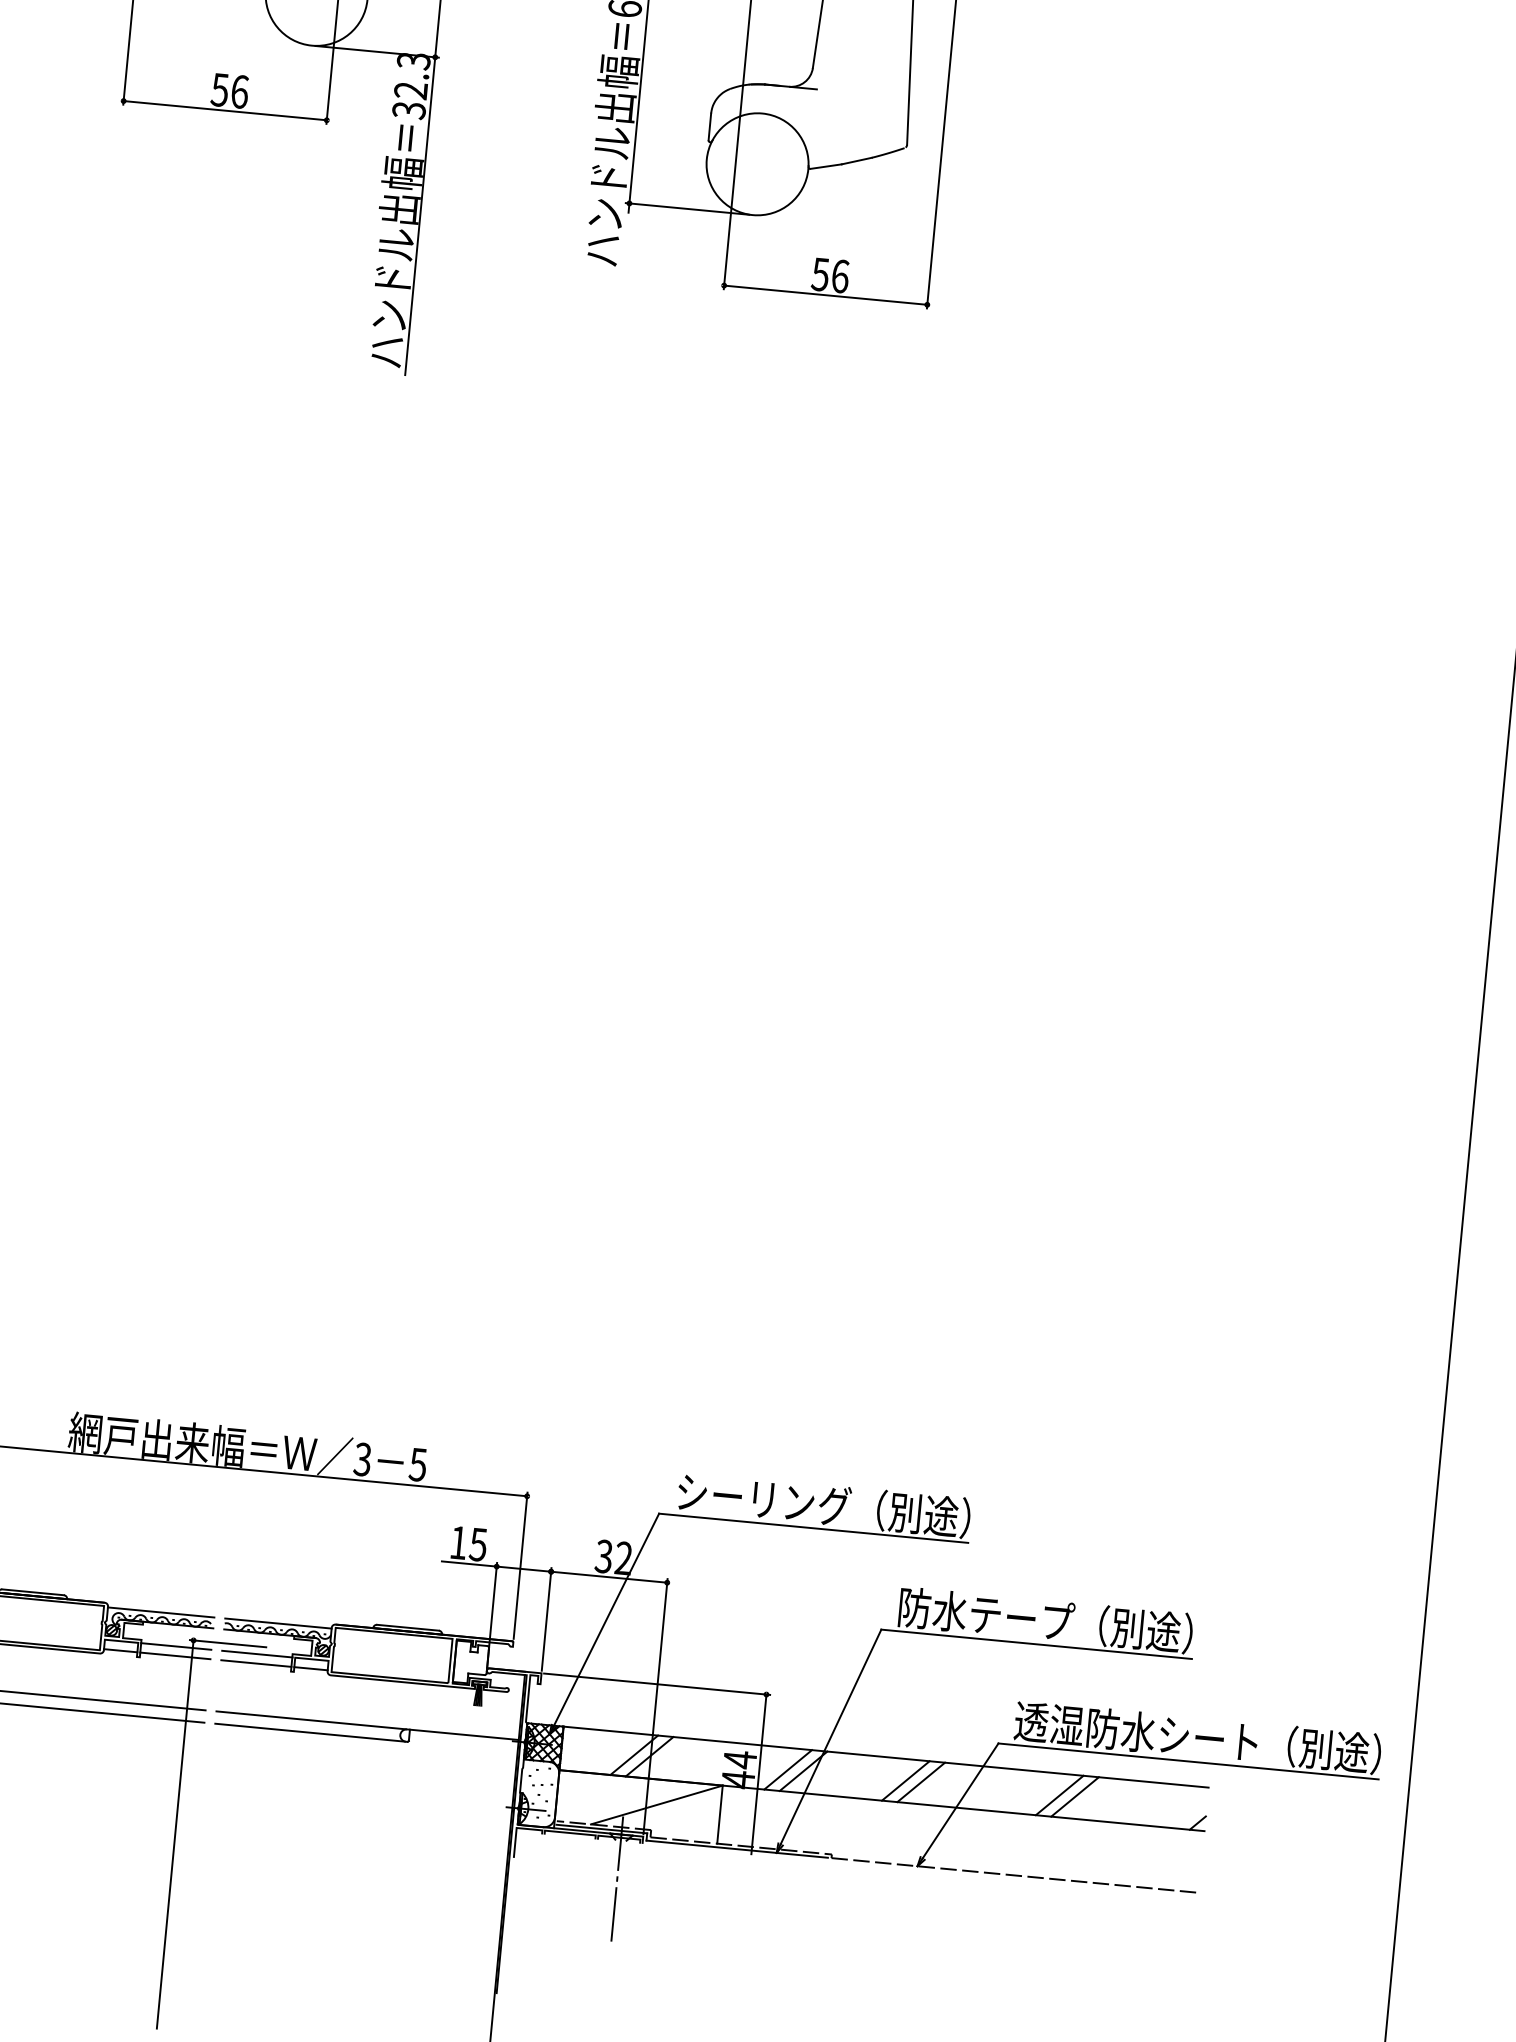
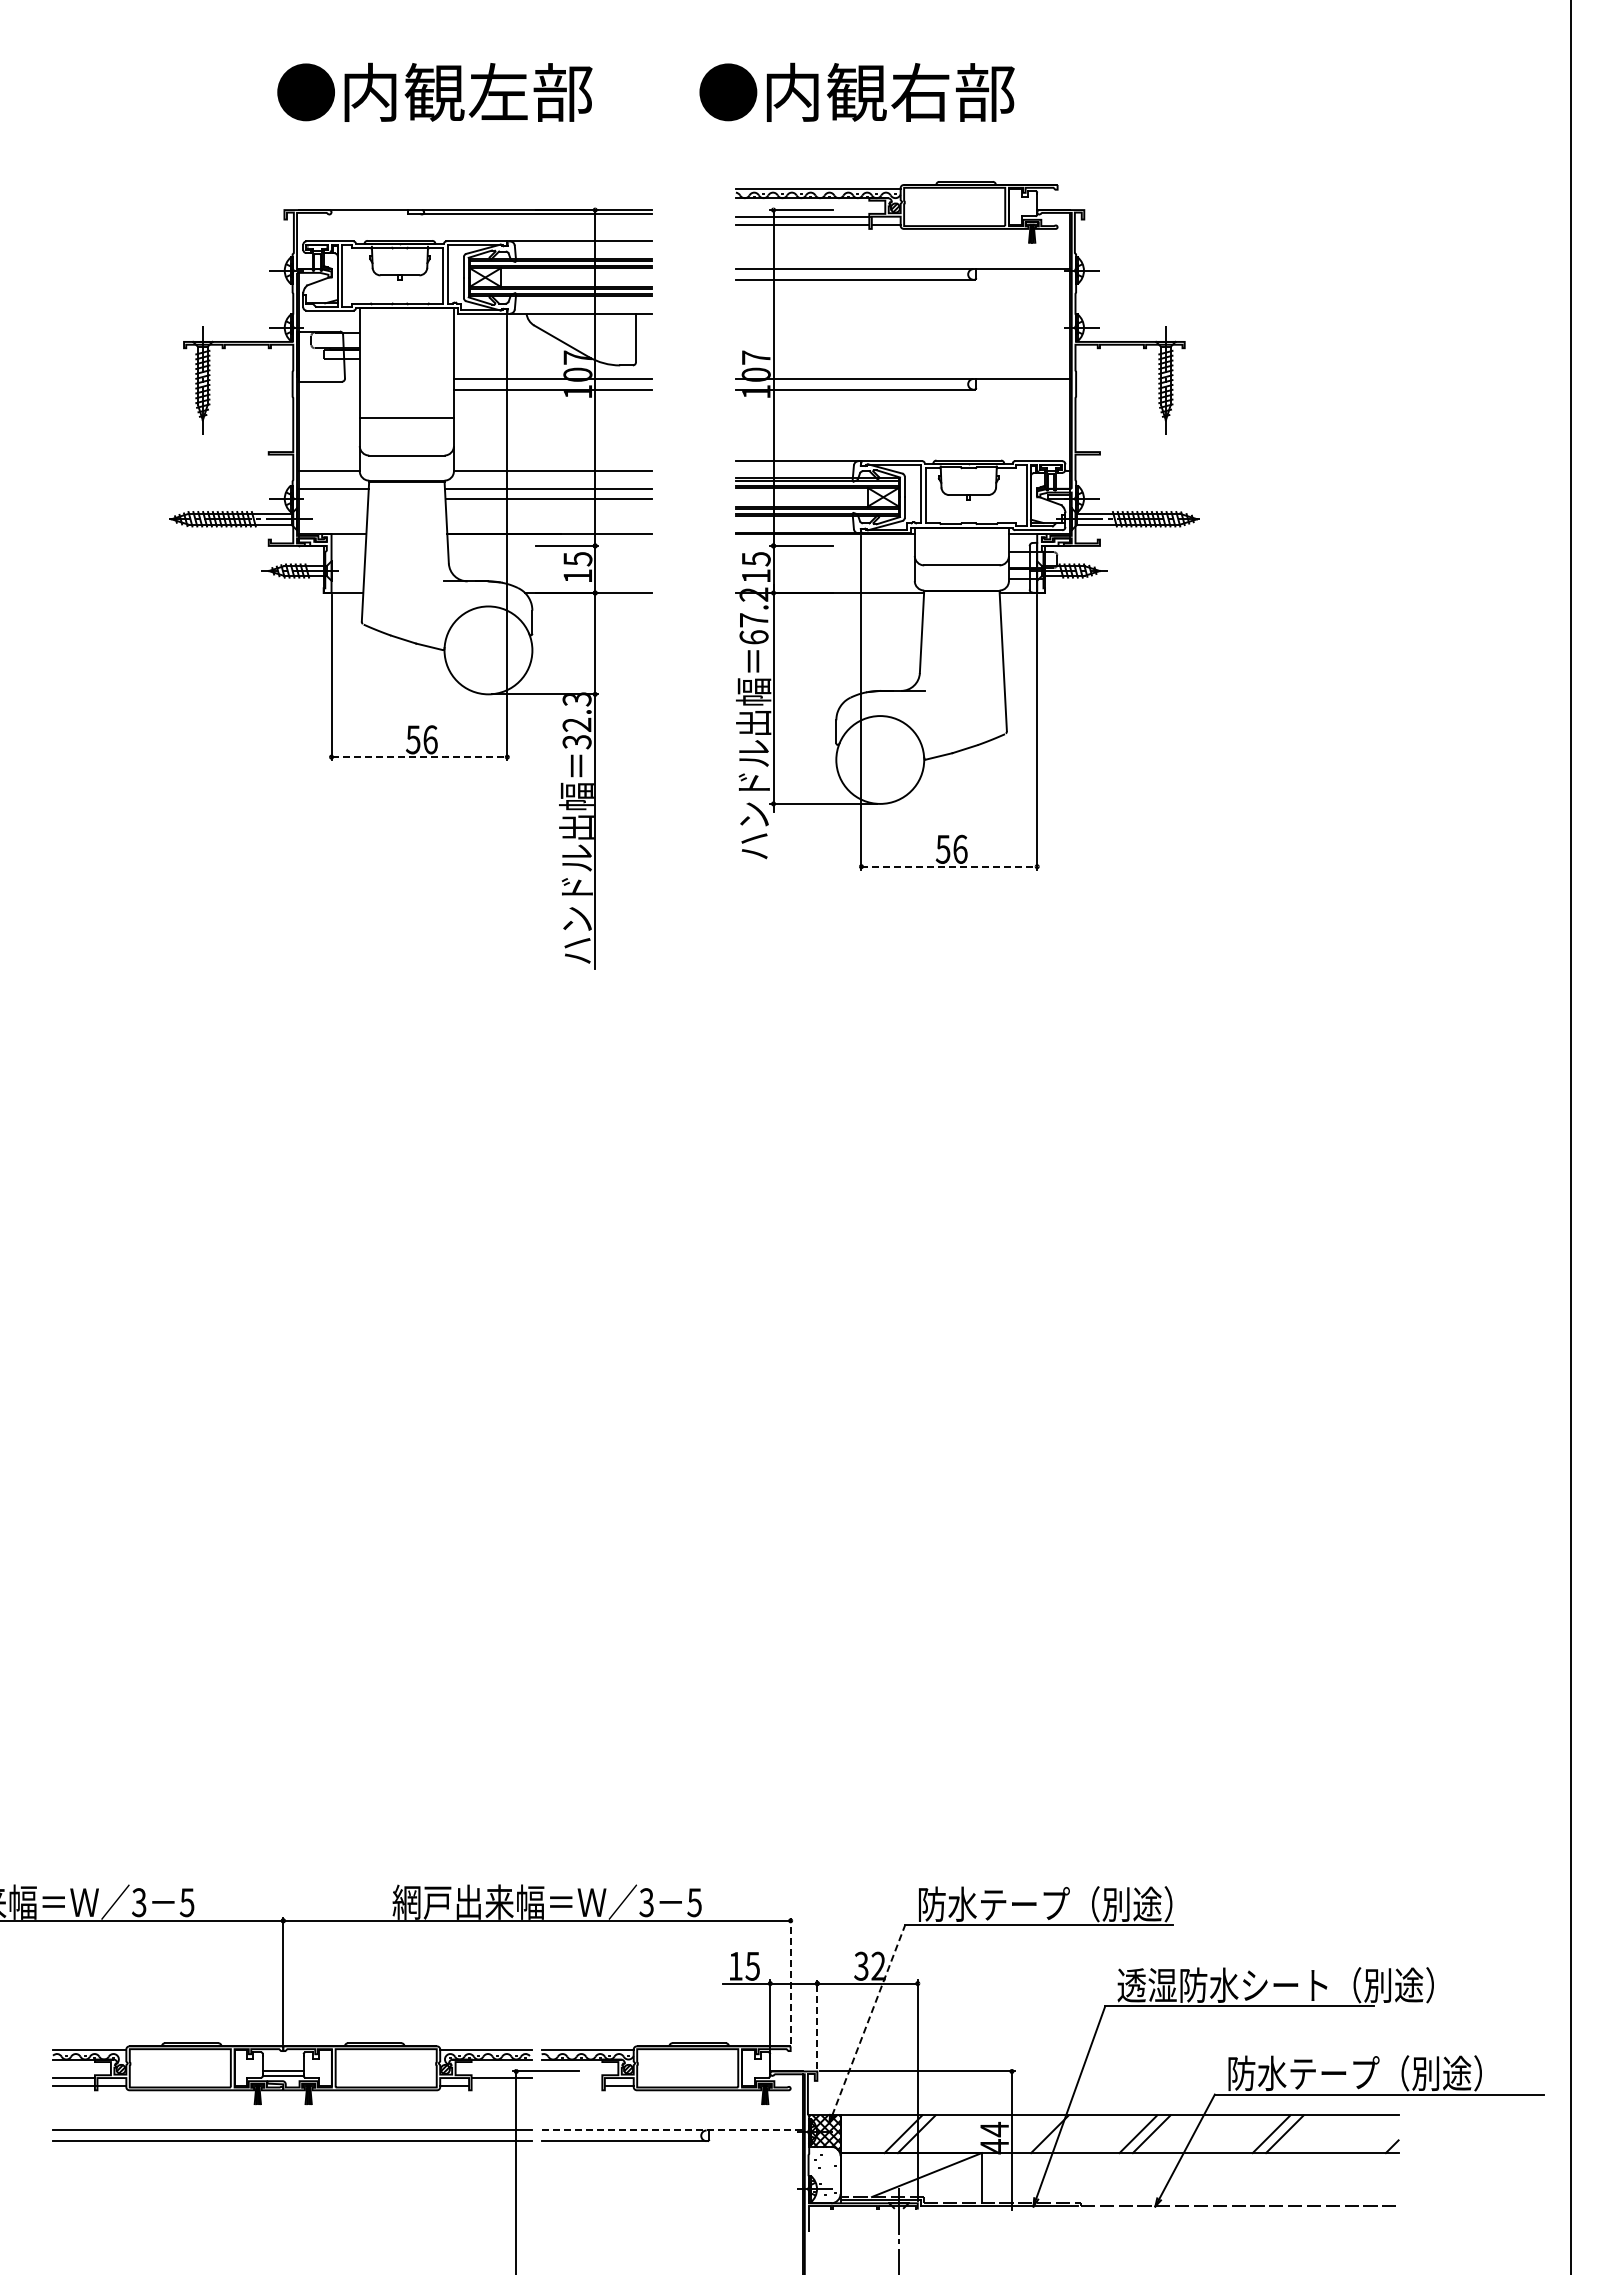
line: (225, 111) -> (419, 757), solid -> dashed
line: (825, 294) -> (949, 866), solid -> dashed
text: (763, 1498) -> (993, 1903), シーリング（別途） -> 防水テープ（別途）
line: (520, 1565) -> (790, 1980), solid -> dashed
line: (606, 1618) -> (868, 2019), solid -> dashed
line: (546, 1619) -> (817, 2024), solid -> dashed
text: (1080, 1624) -> (1275, 1985), 防水テープ（別途） -> 透湿防水シート（別途）
line: (256, 1654) -> (571, 2078), removed
line: (174, 1656) -> (501, 2086), removed
line: (255, 1663) -> (571, 2086), removed
line: (367, 1725) -> (672, 2130), solid -> dashed
text: (1198, 1737) -> (1385, 2073), 透湿防水シート（別途） -> 防水テープ（別途）
line: (787, 1770) -> (1036, 2134), removed

